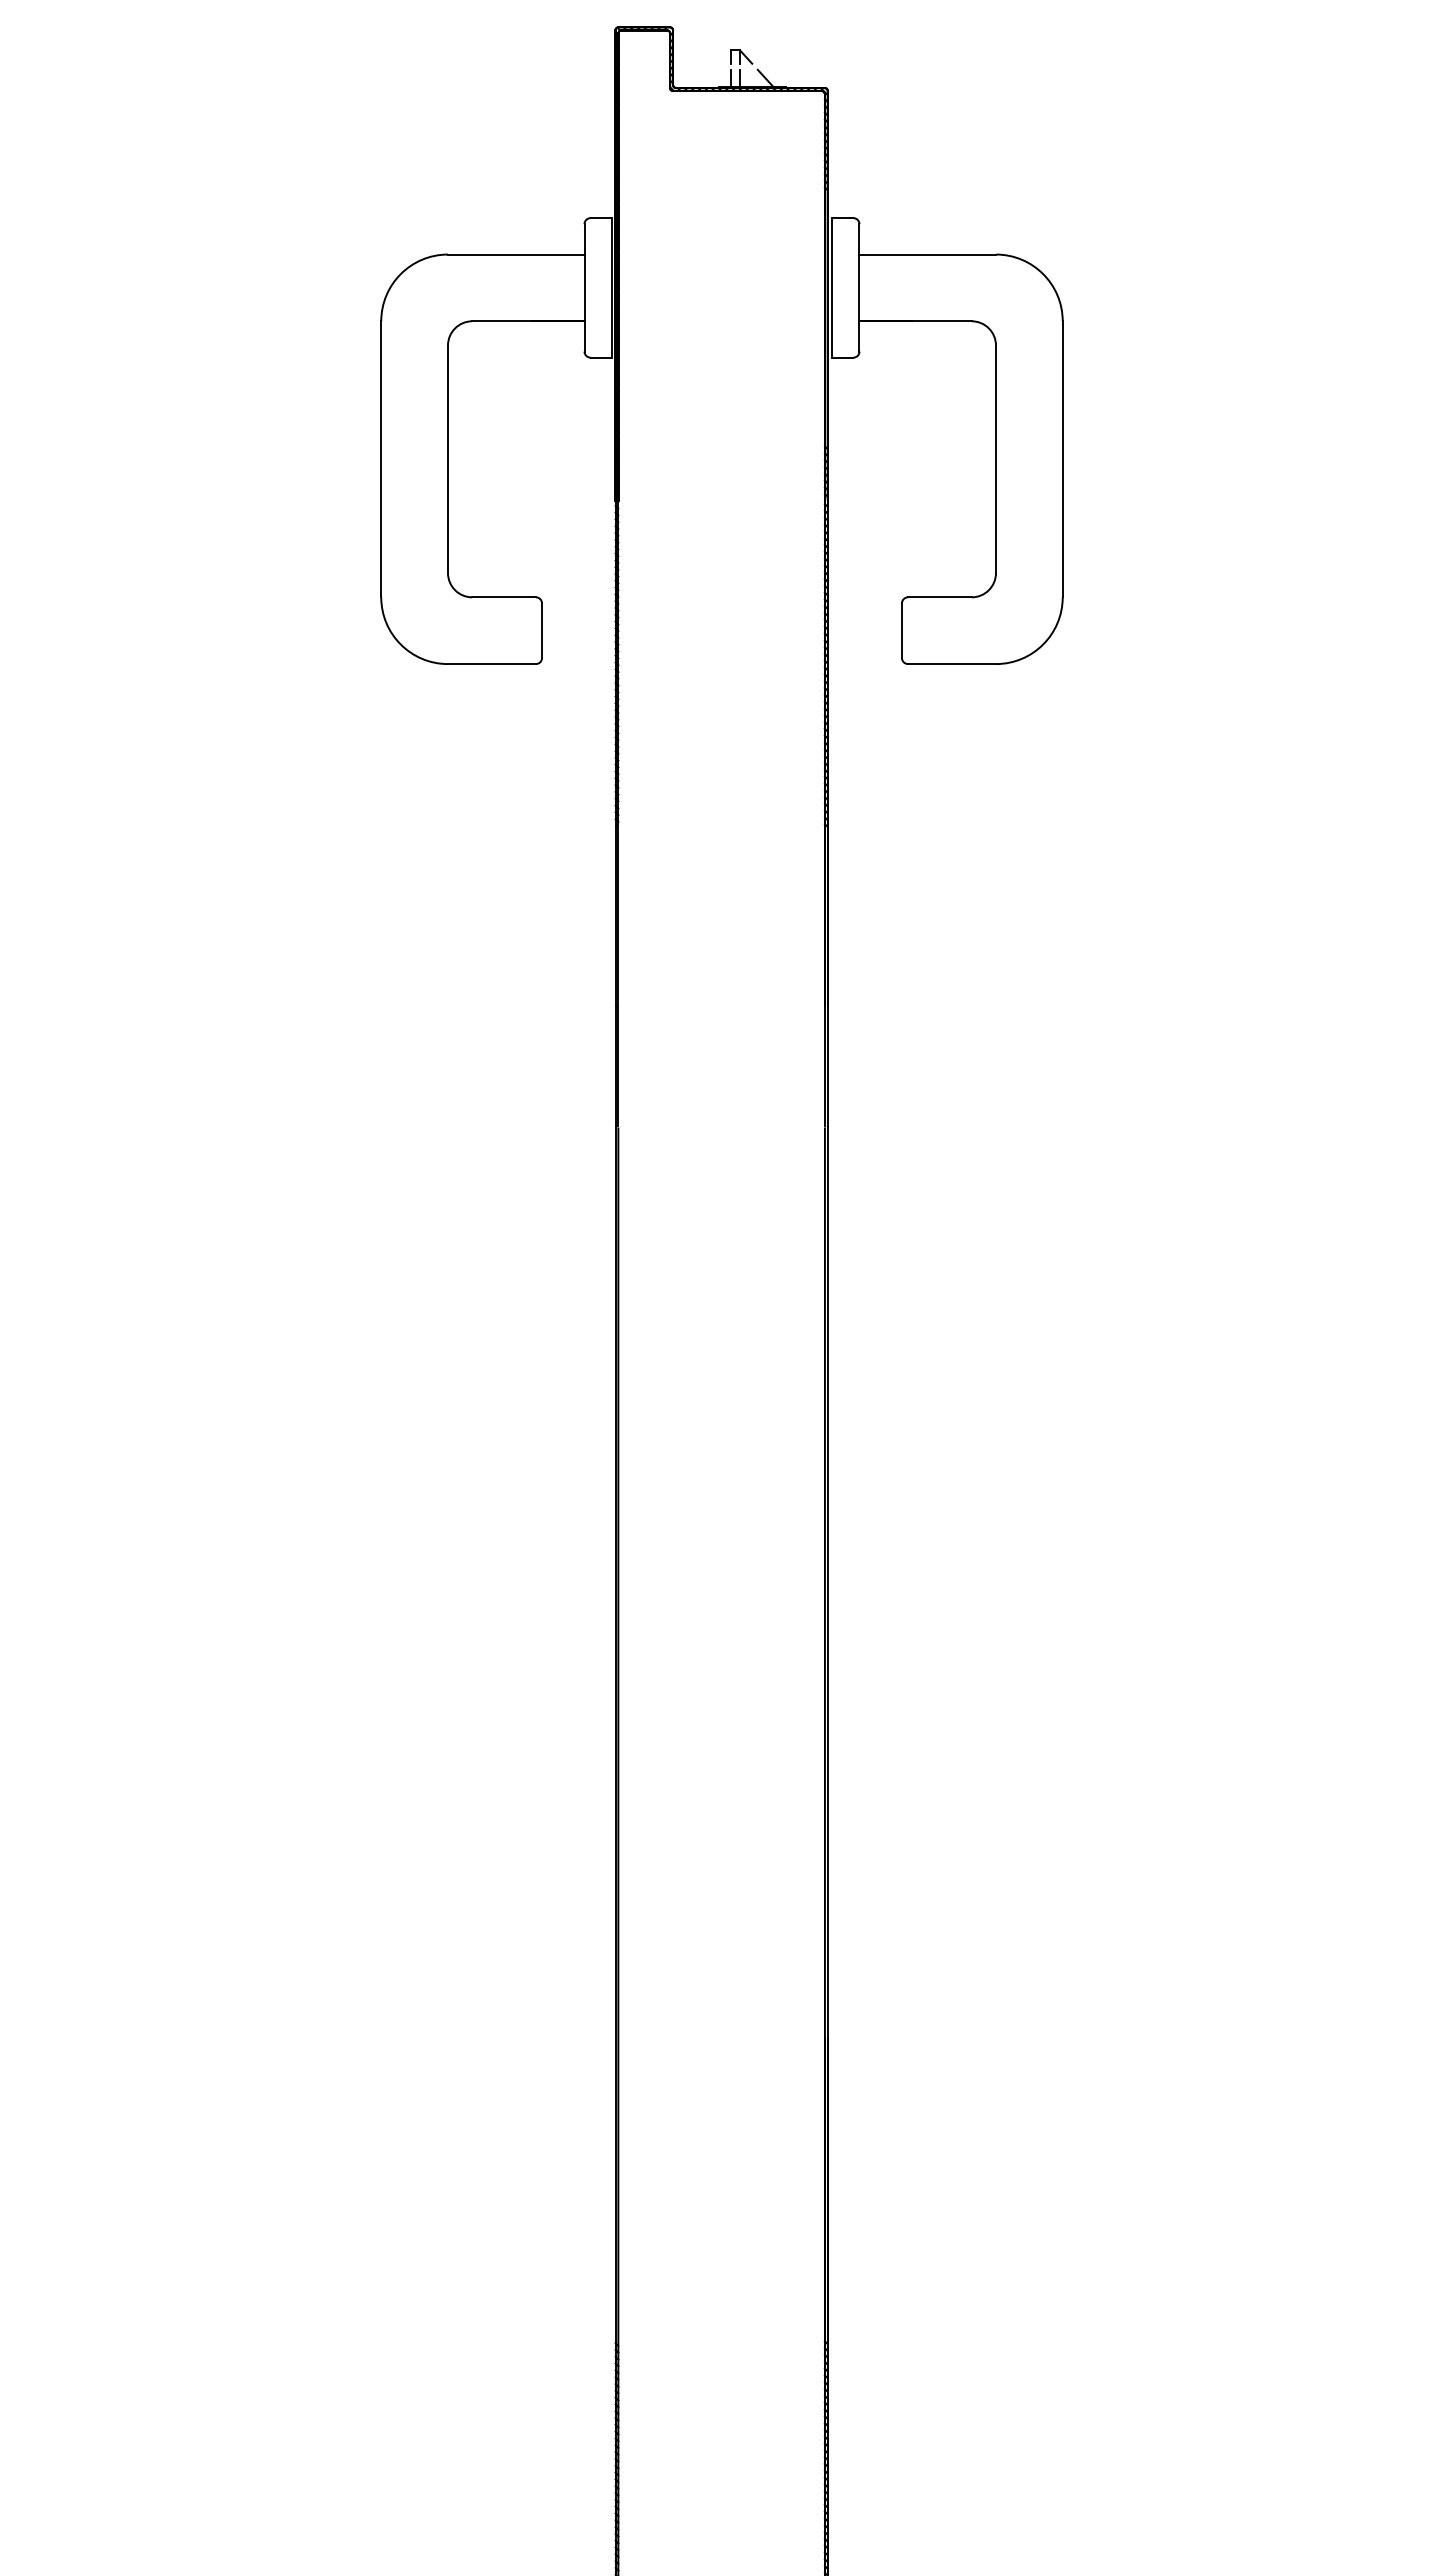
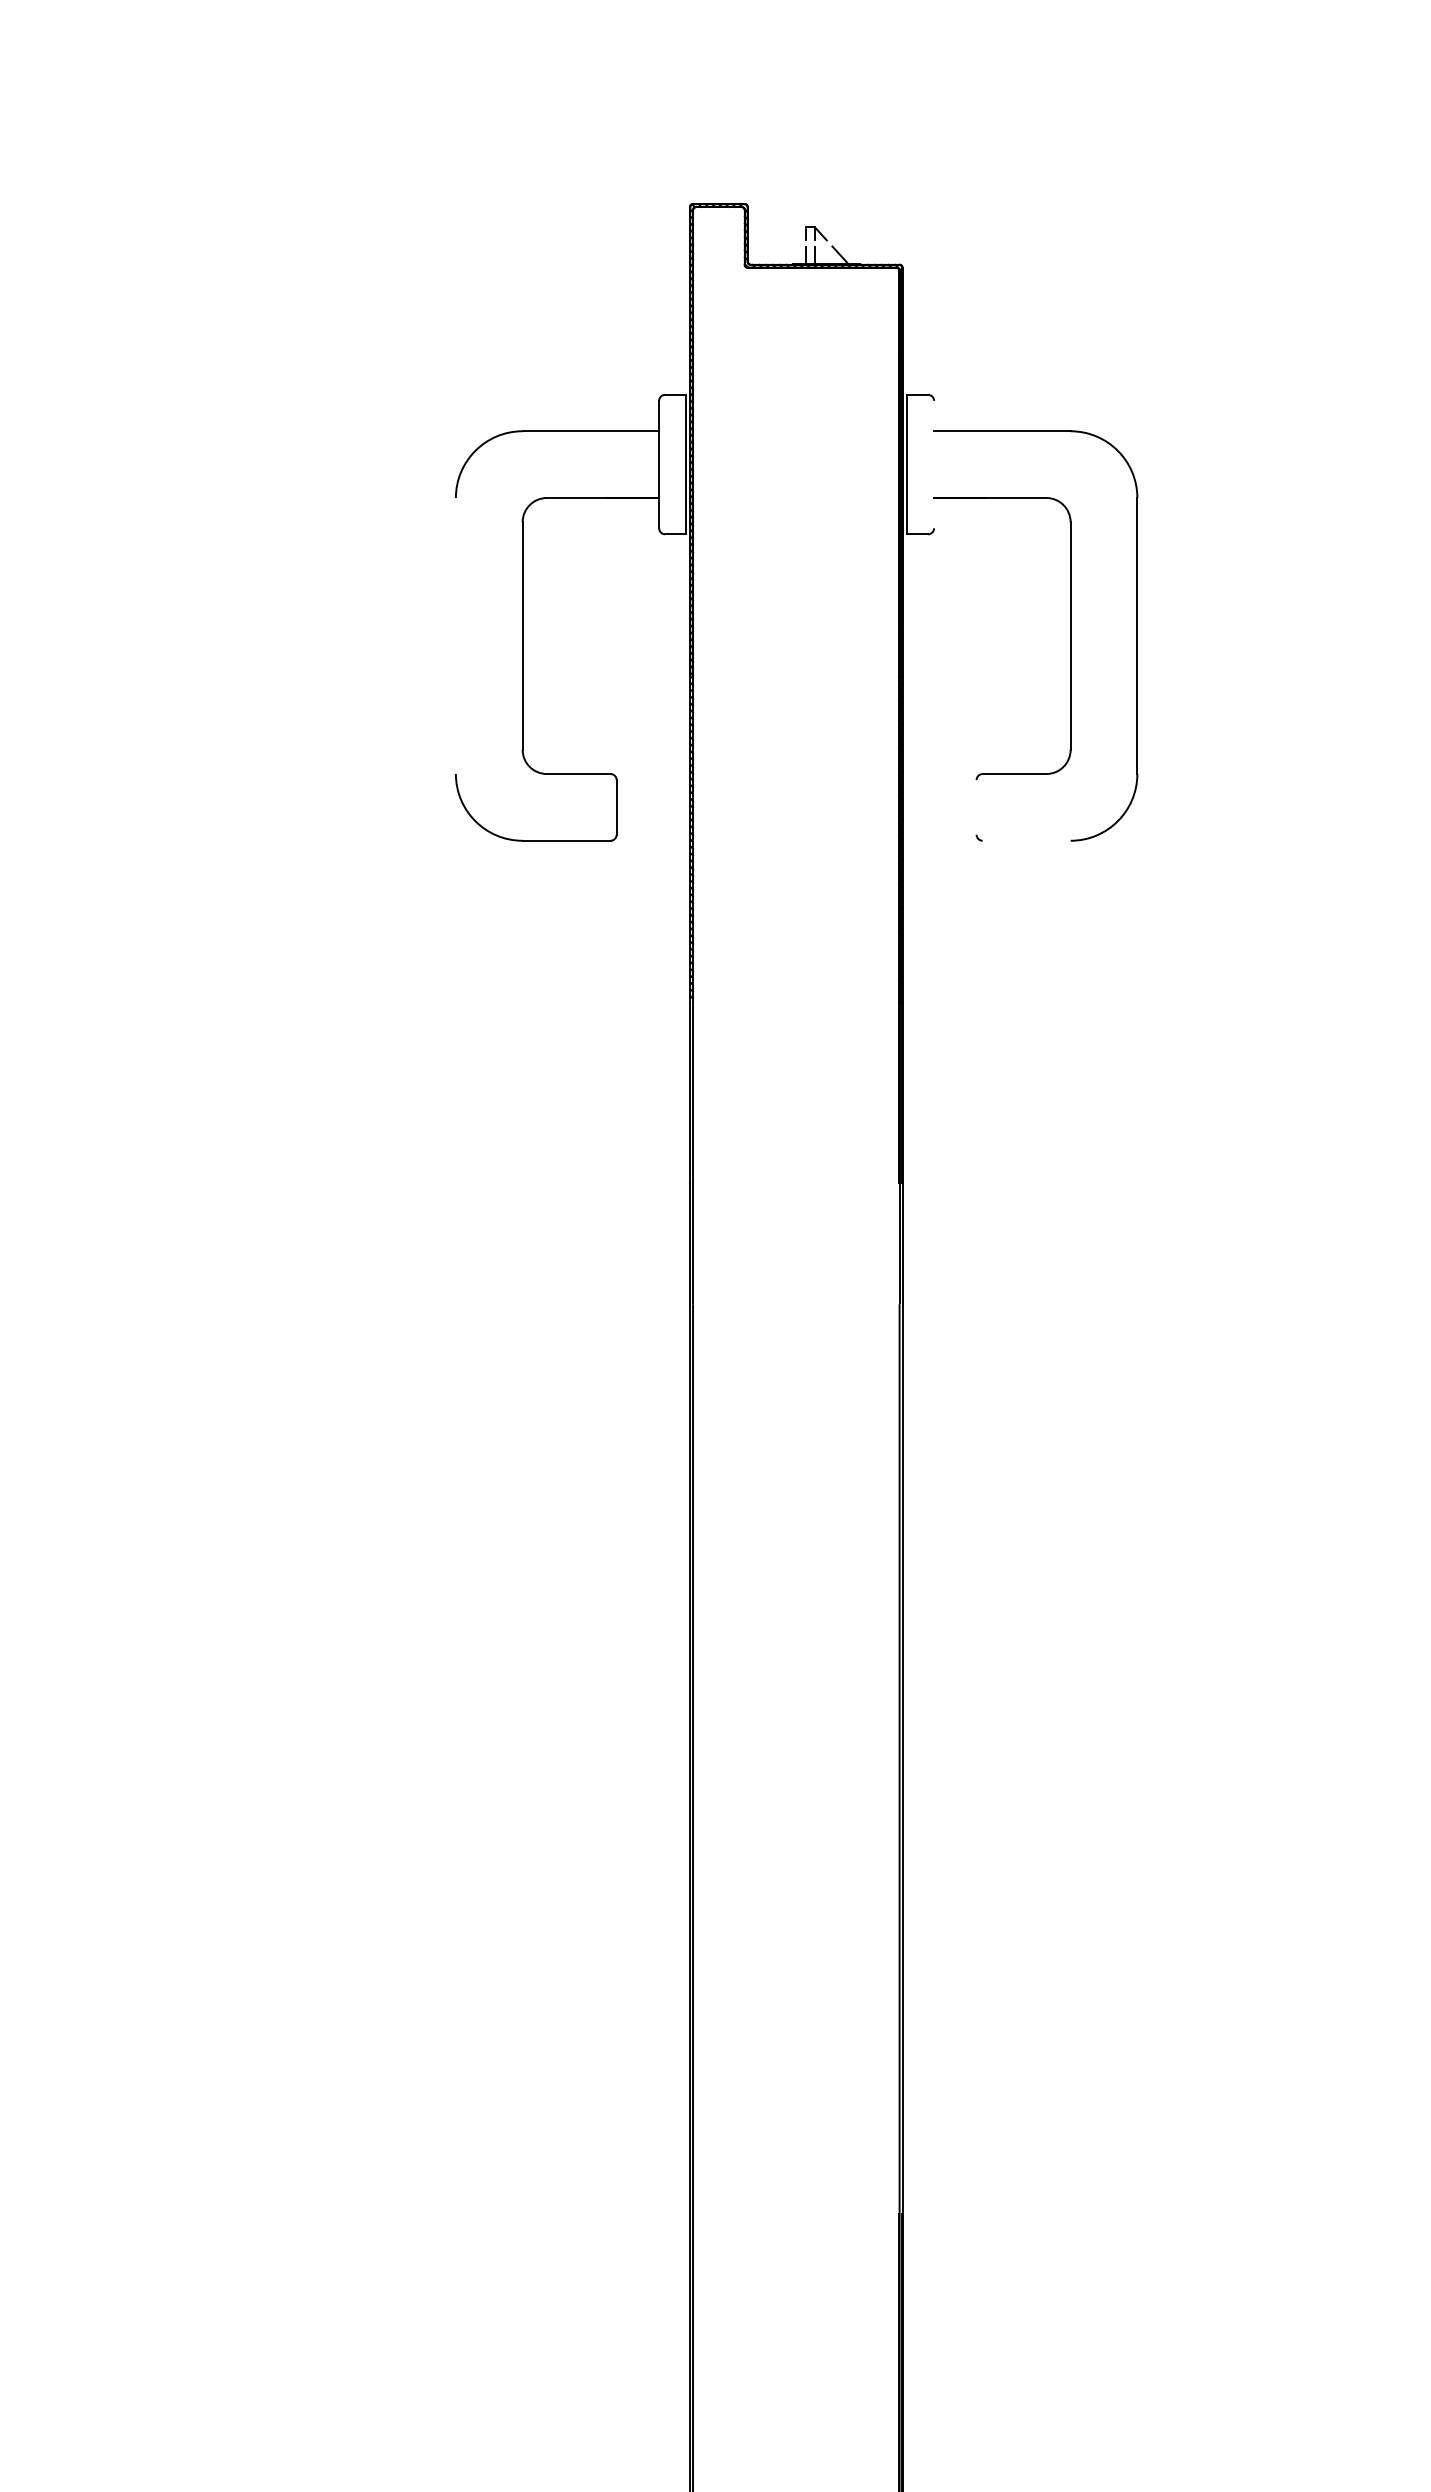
line: (859, 287) -> (934, 464), removed
line: (381, 459) -> (456, 636), removed
line: (901, 630) -> (976, 807), removed
line: (952, 664) -> (1027, 841), removed

